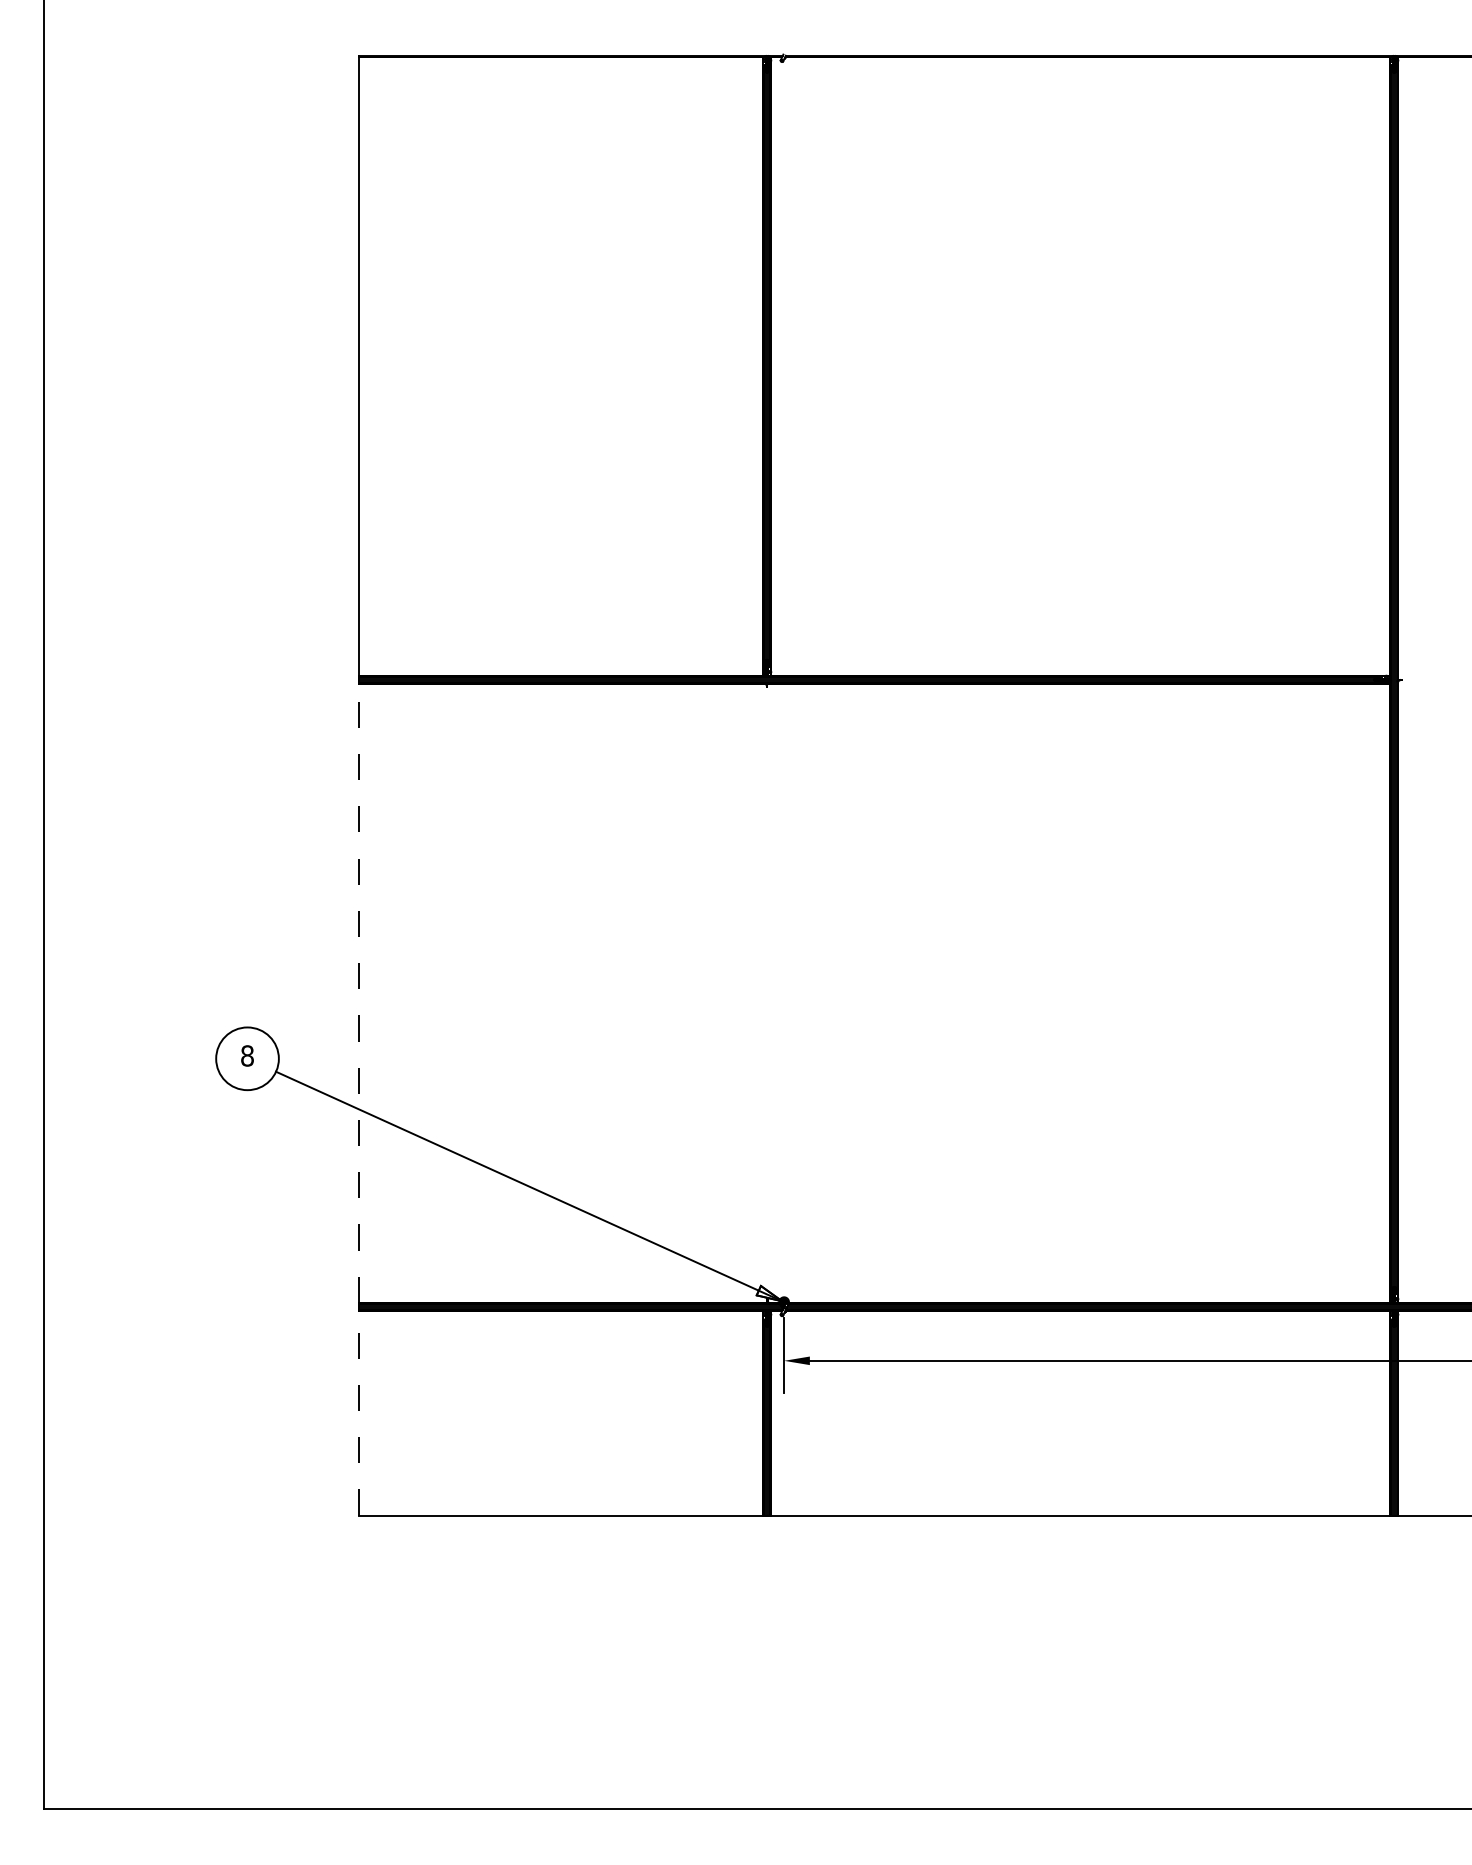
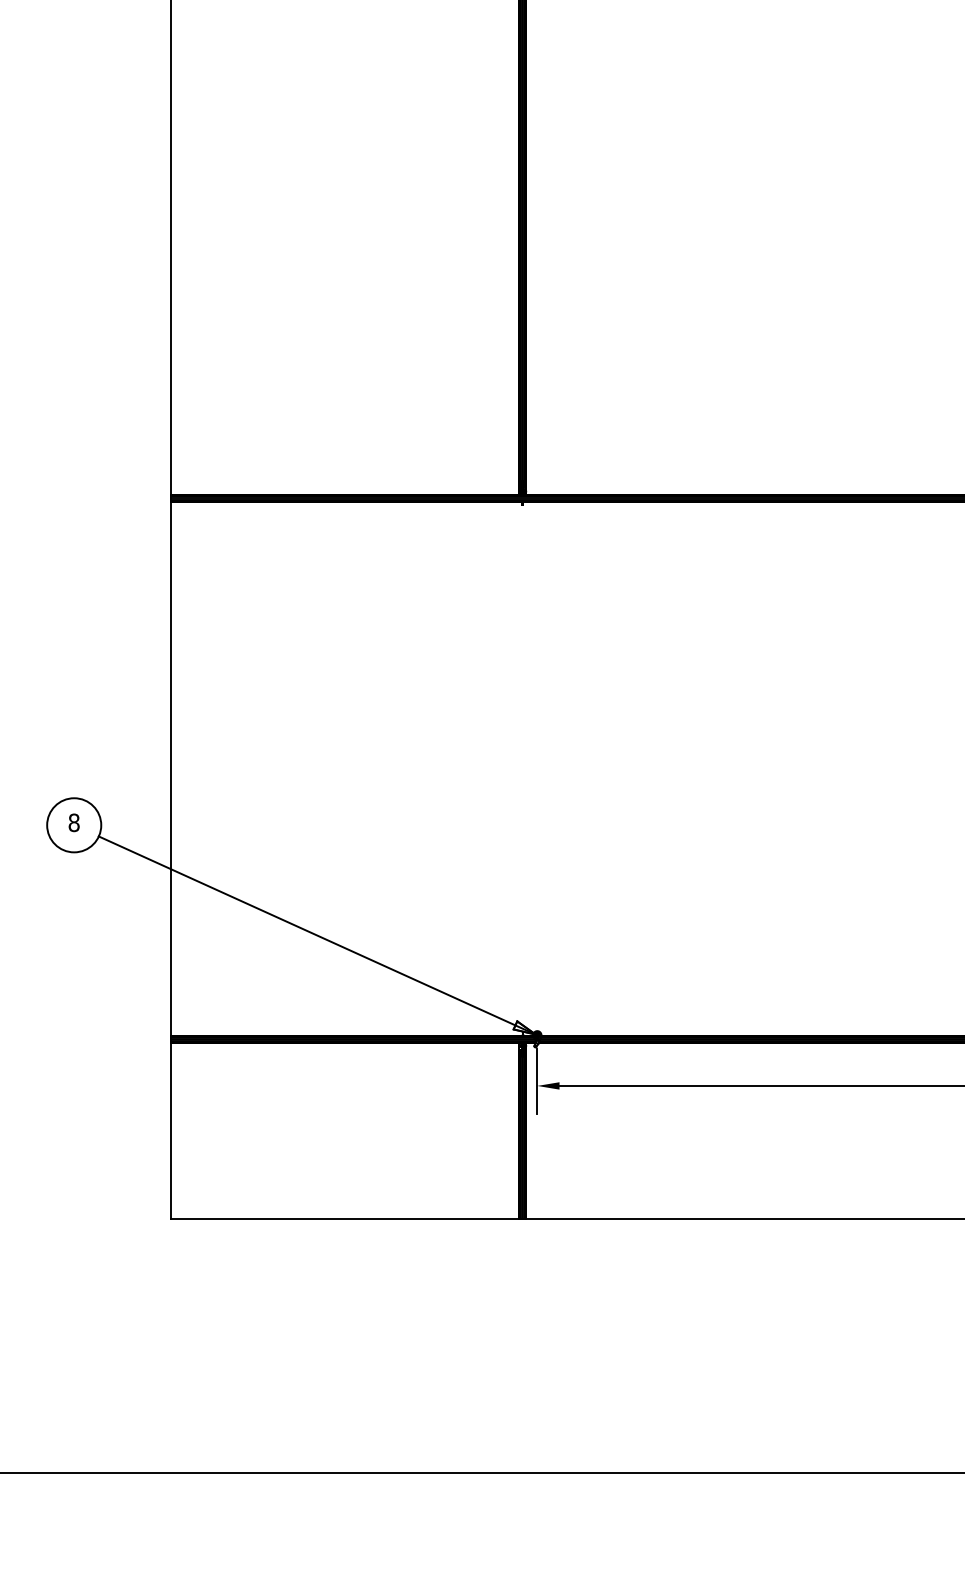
line: (359, 992) -> (170, 768), dashed -> solid
line: (359, 1412) -> (170, 1130), dashed -> solid

